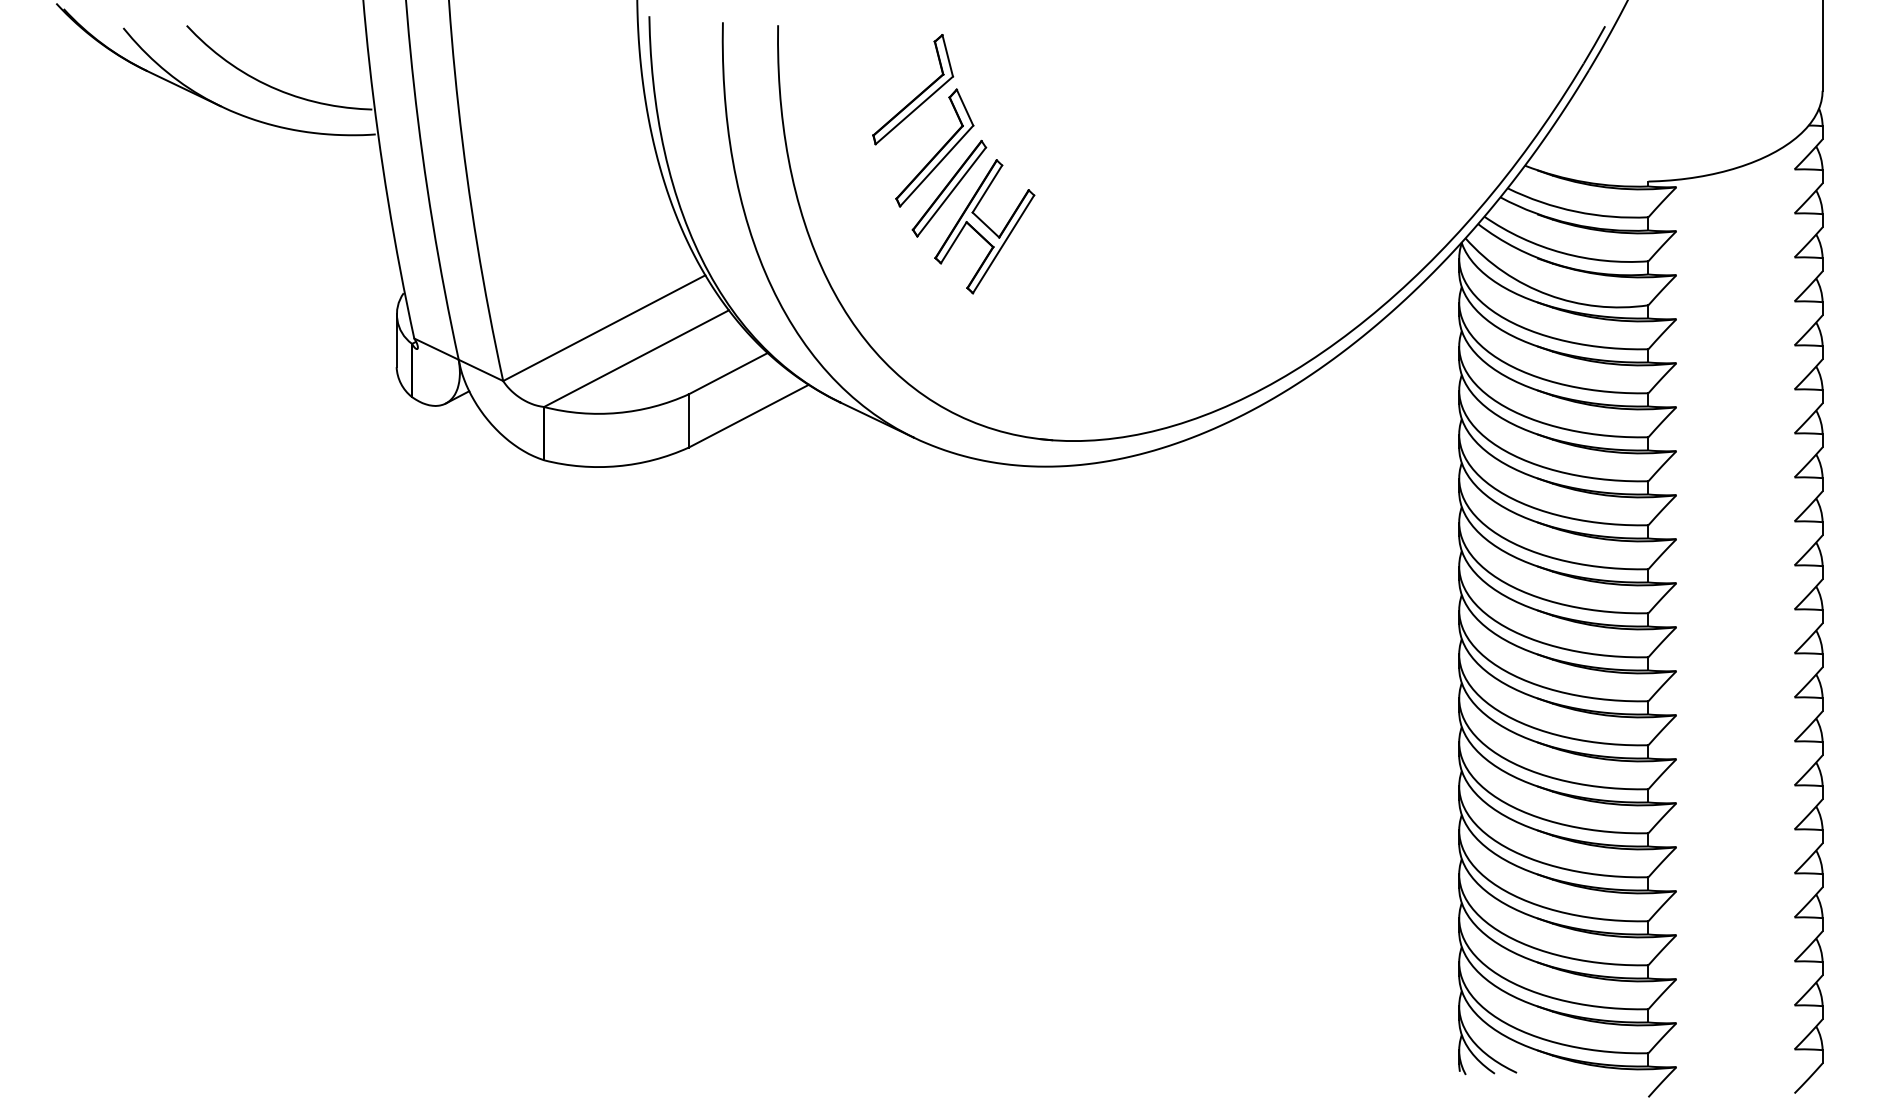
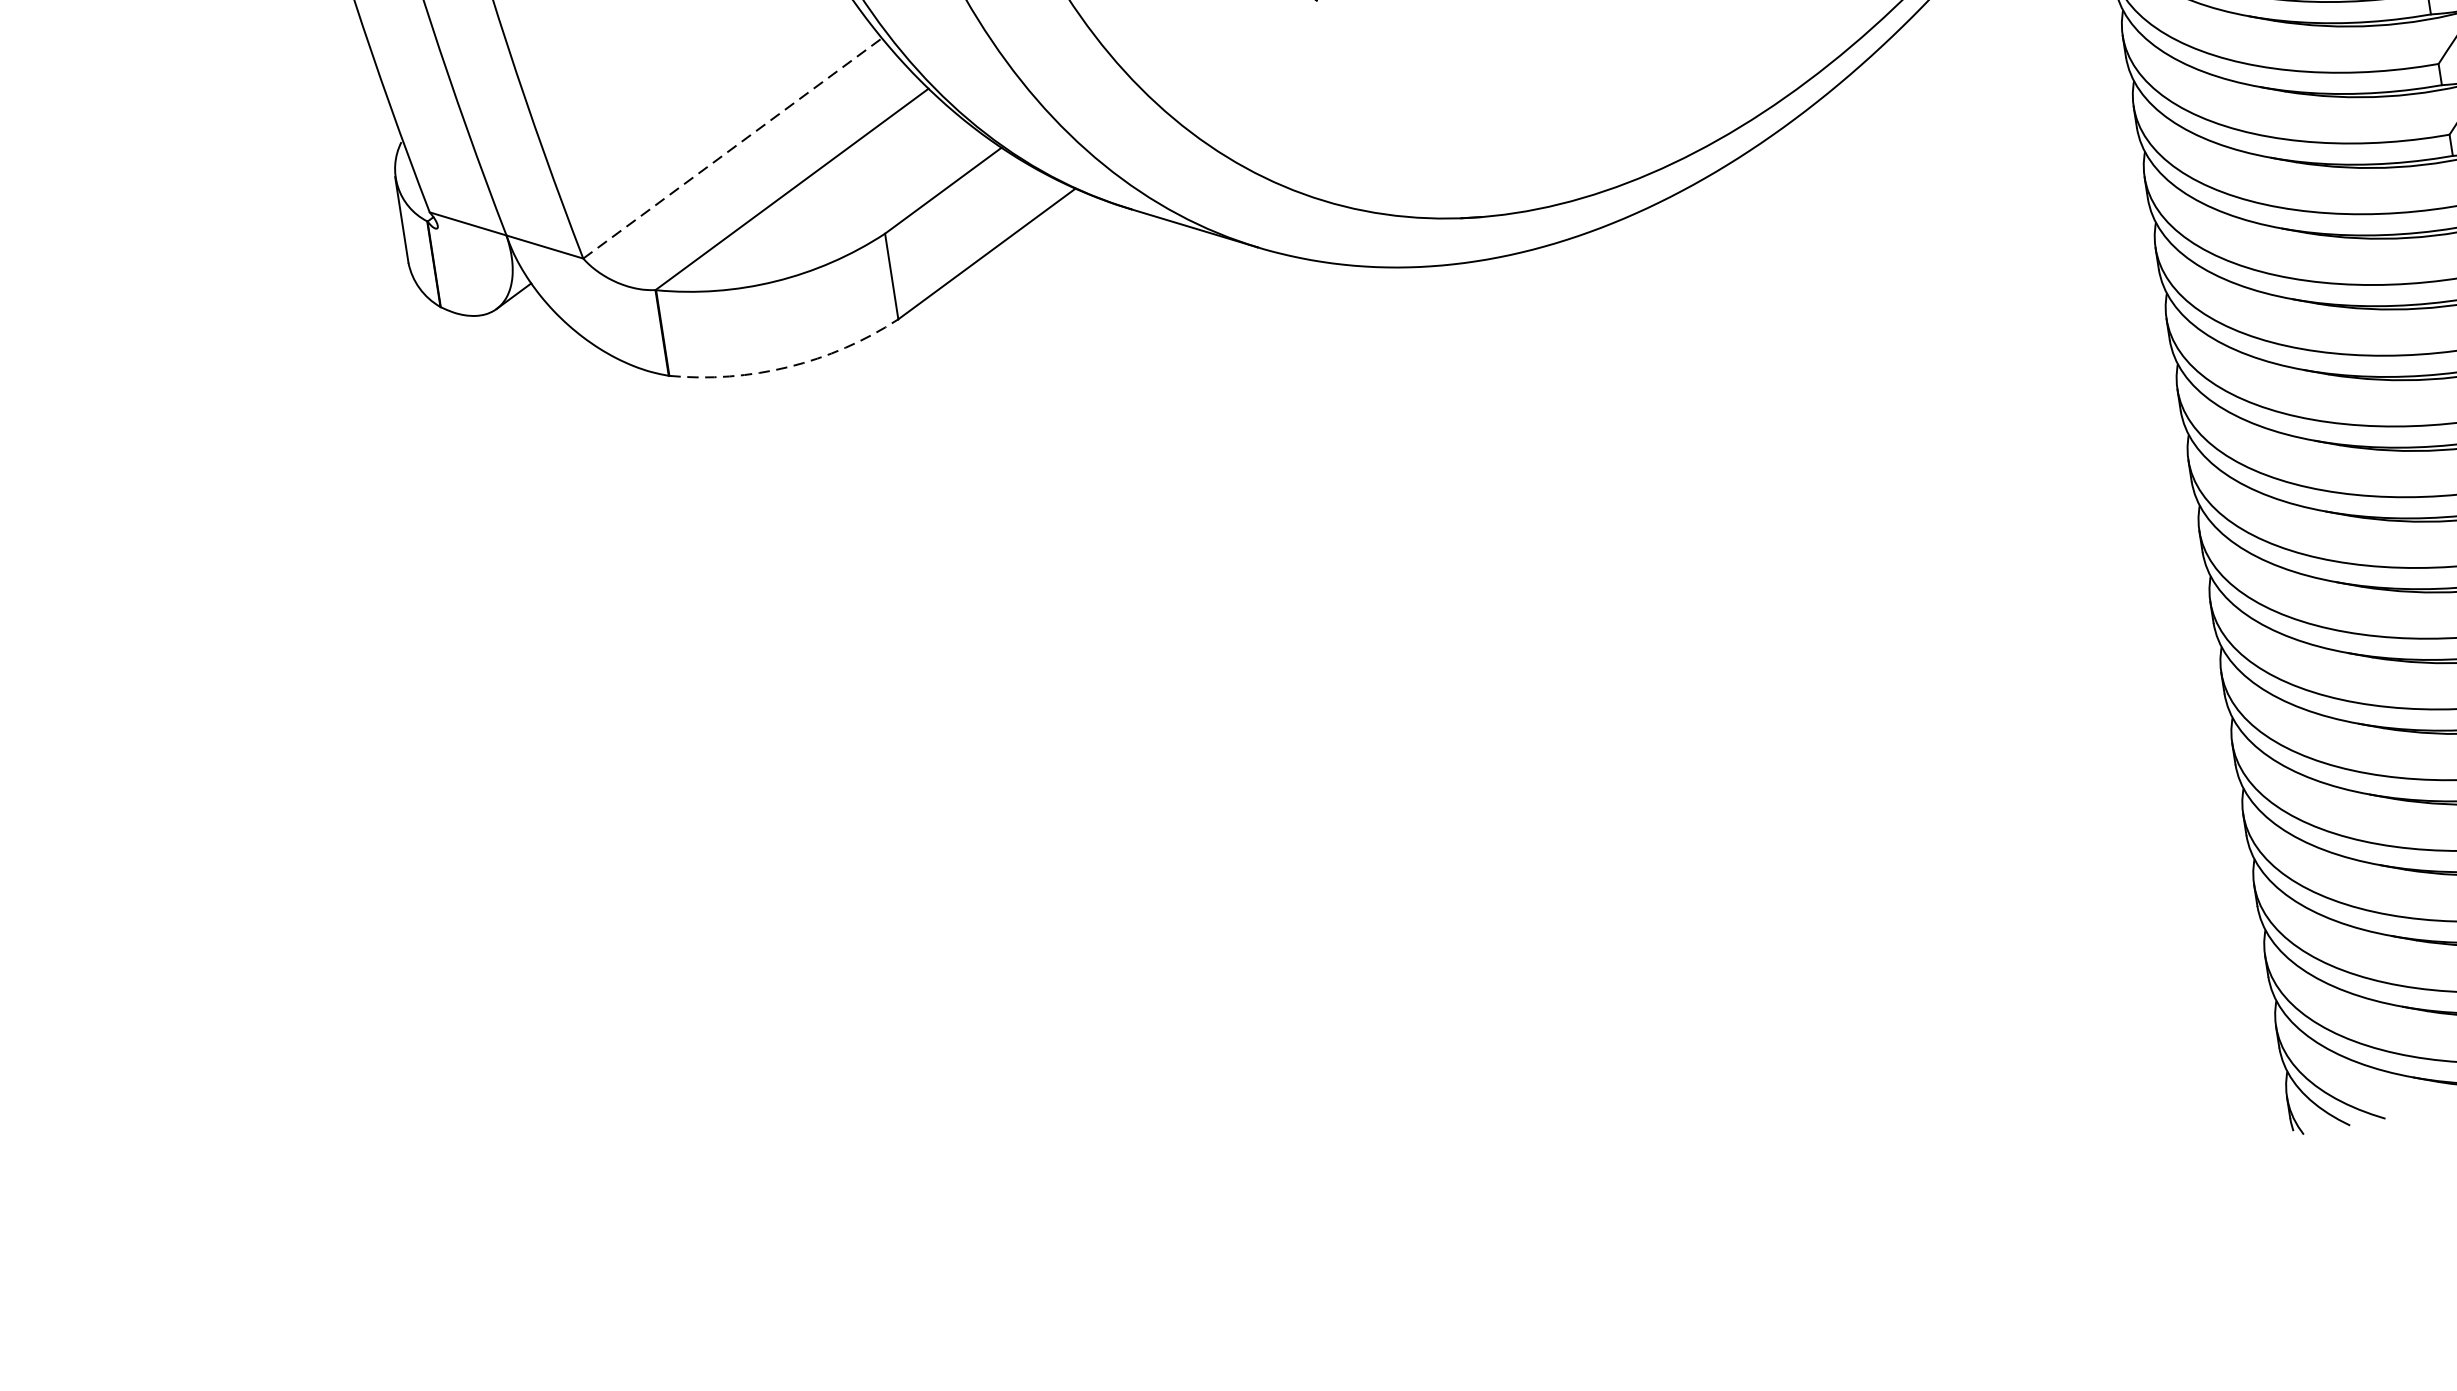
line: (604, 327) -> (732, 147), solid -> dashed
arc: (617, 466) -> (788, 367), solid -> dashed

